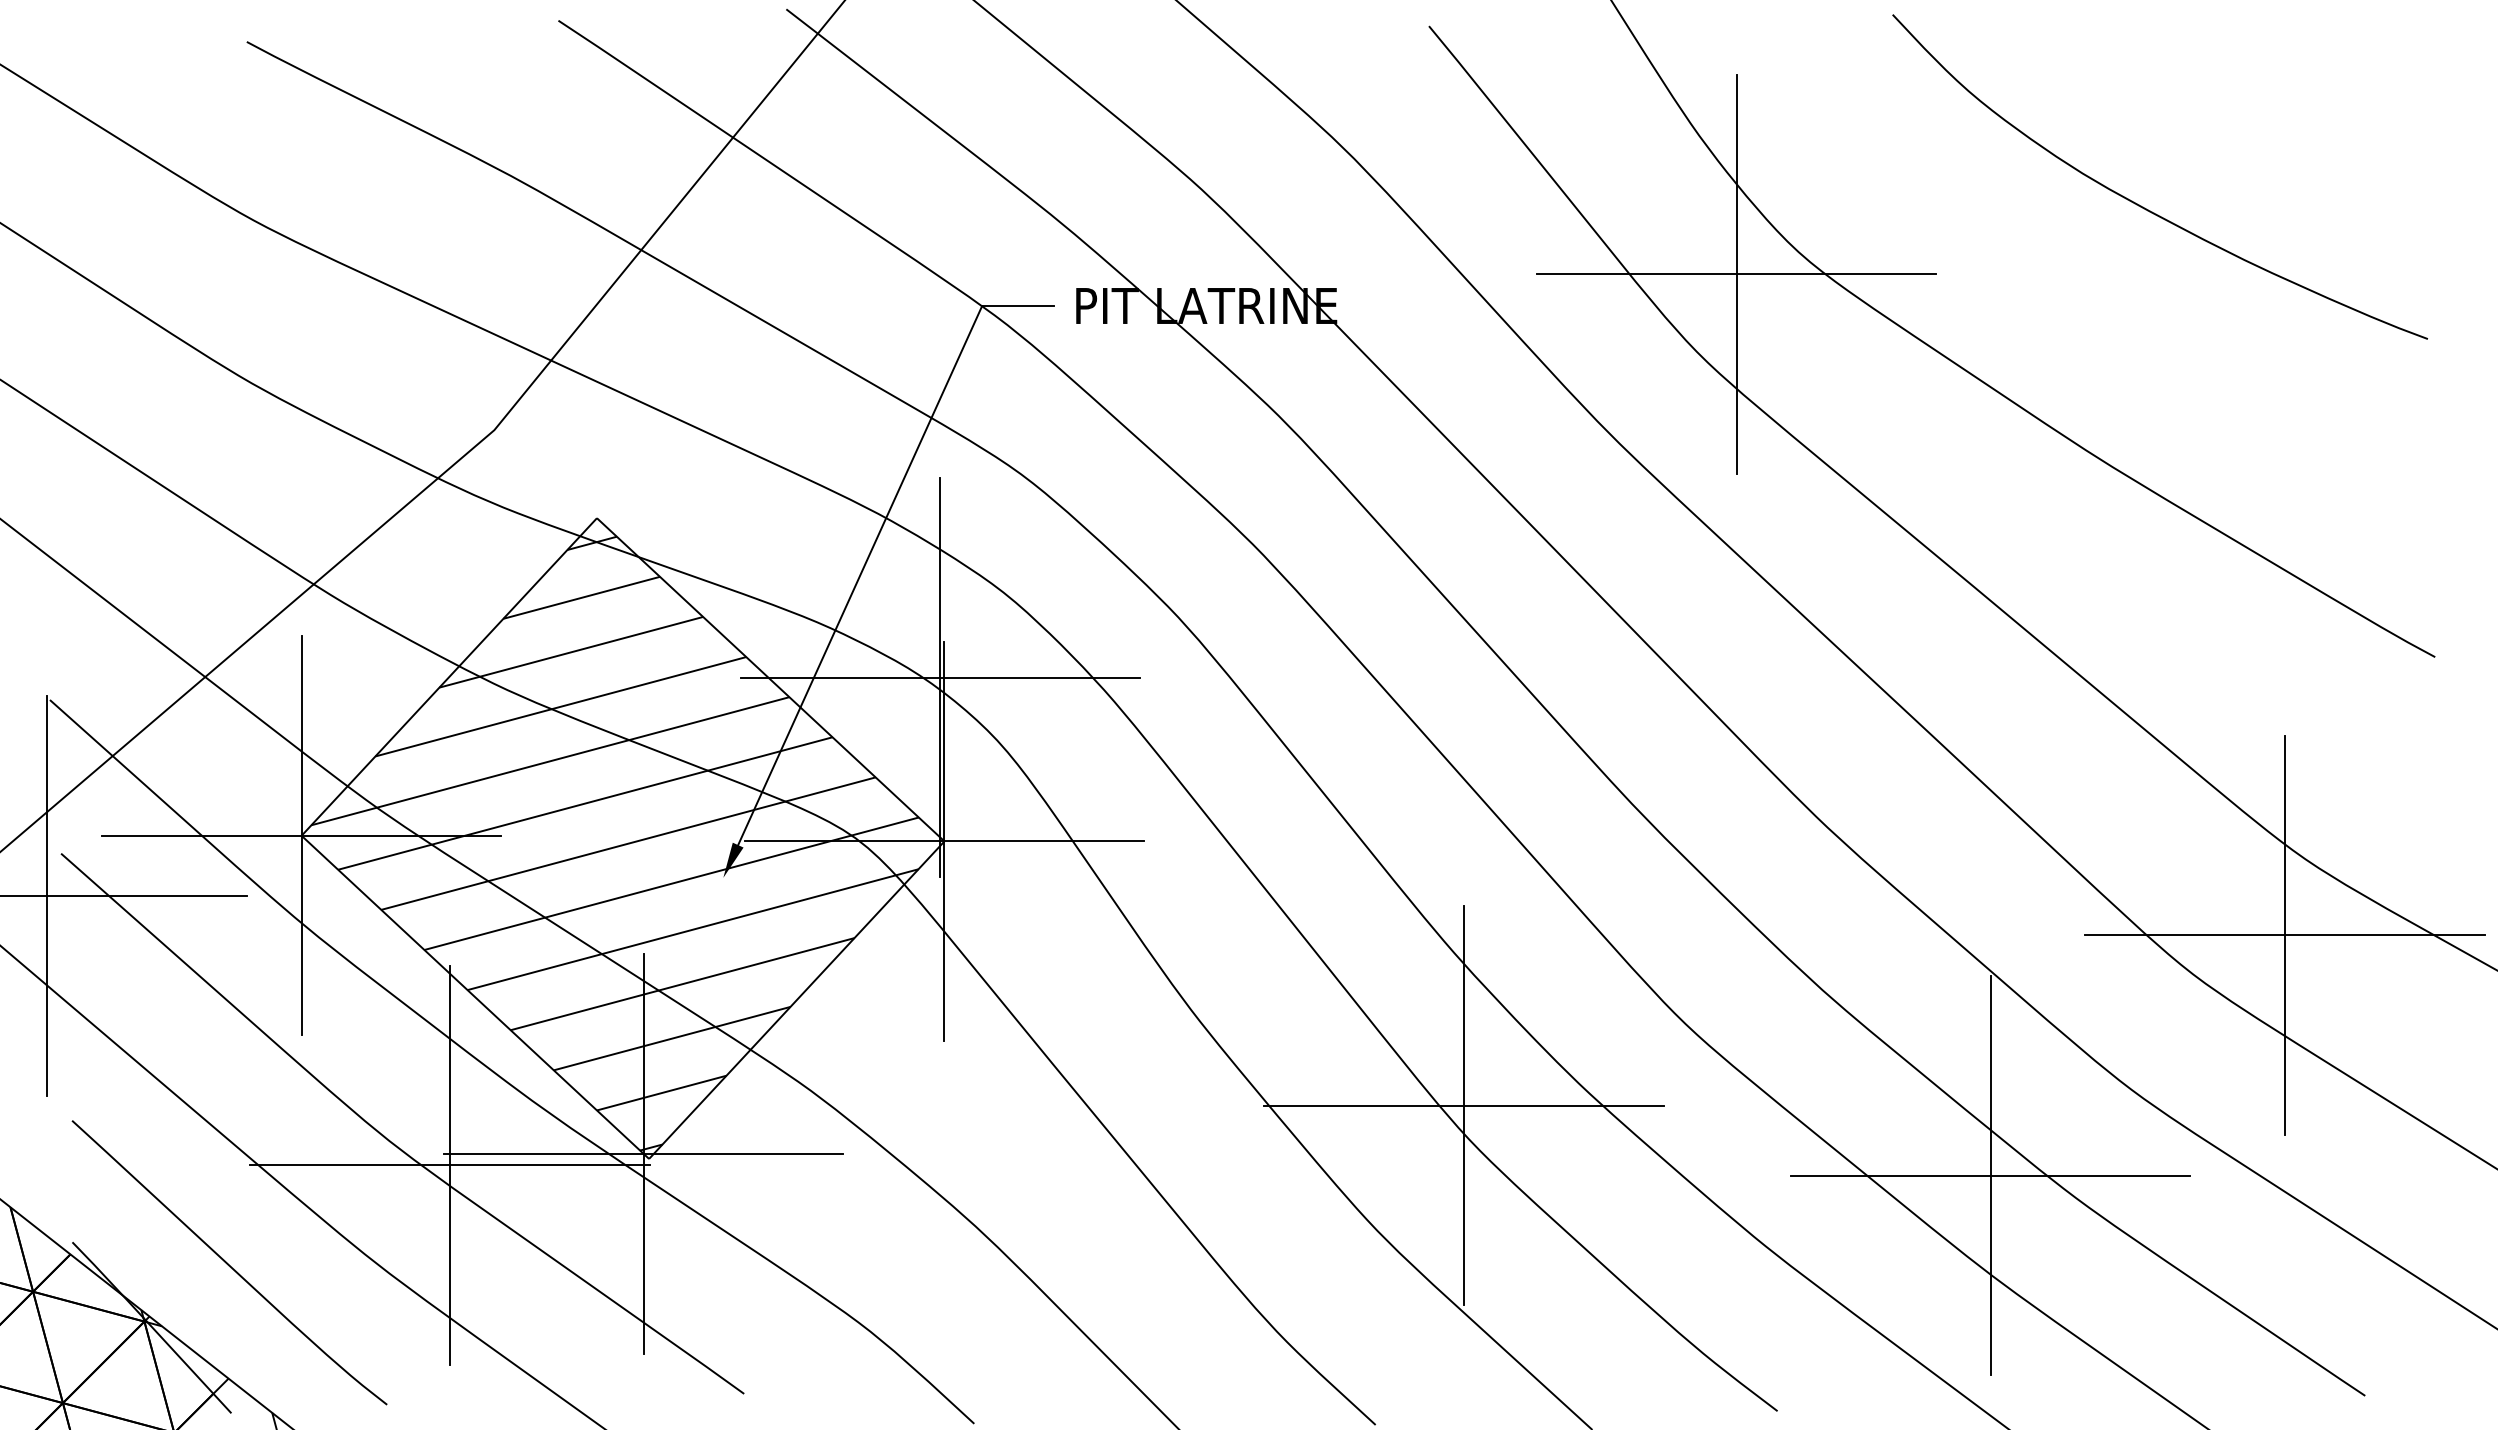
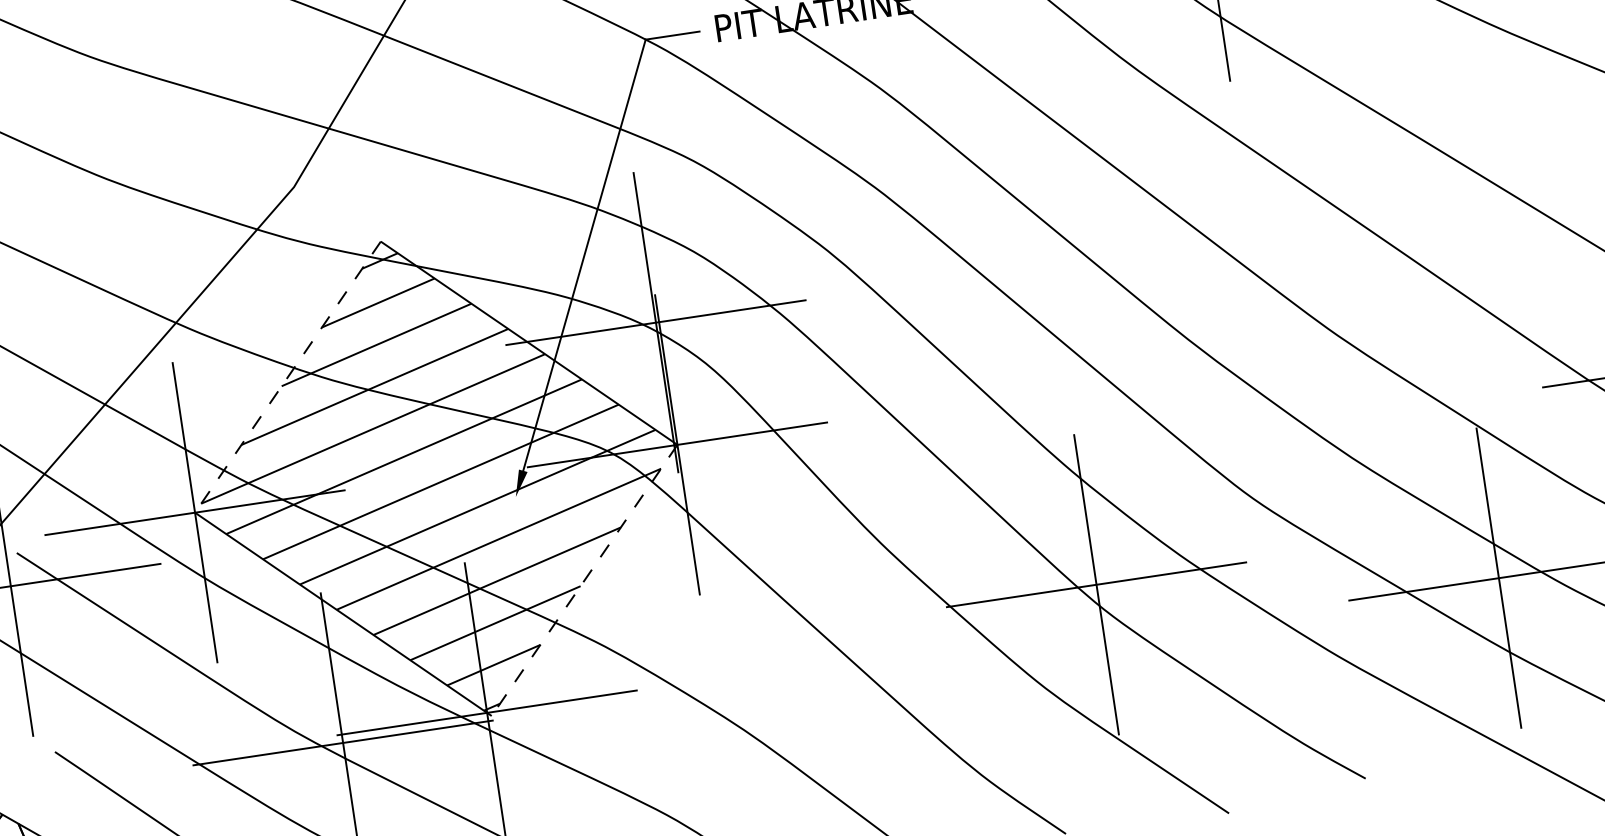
line: (449, 677) -> (288, 377), solid -> dashed
line: (796, 1000) -> (584, 580), solid -> dashed

